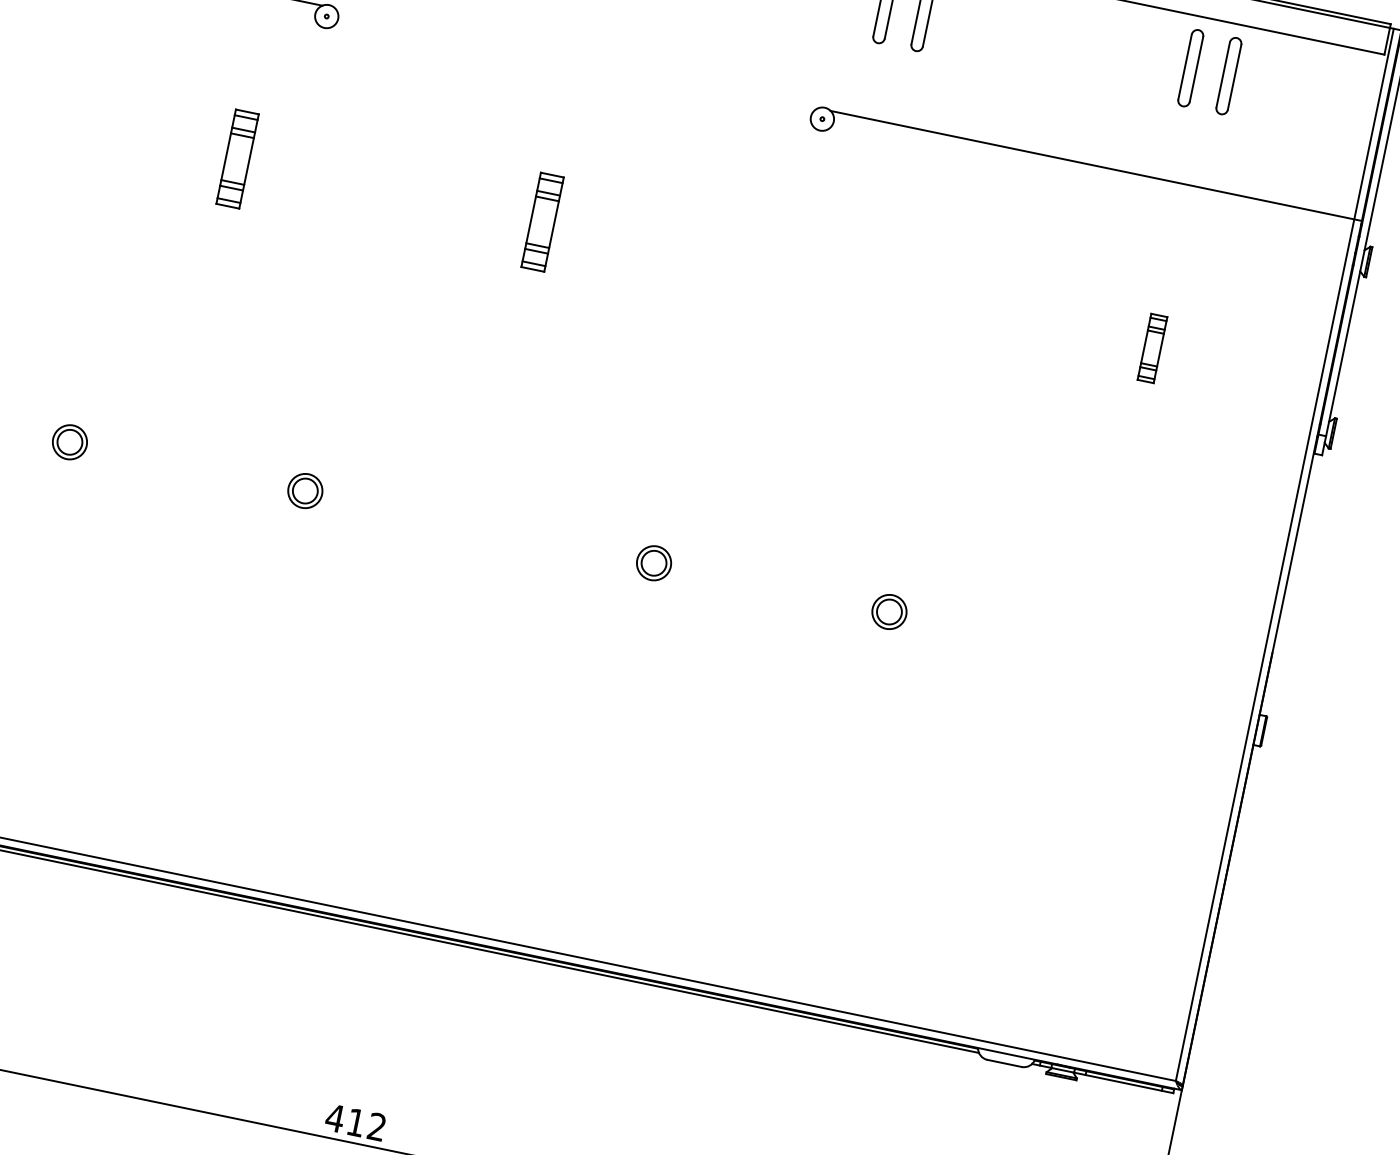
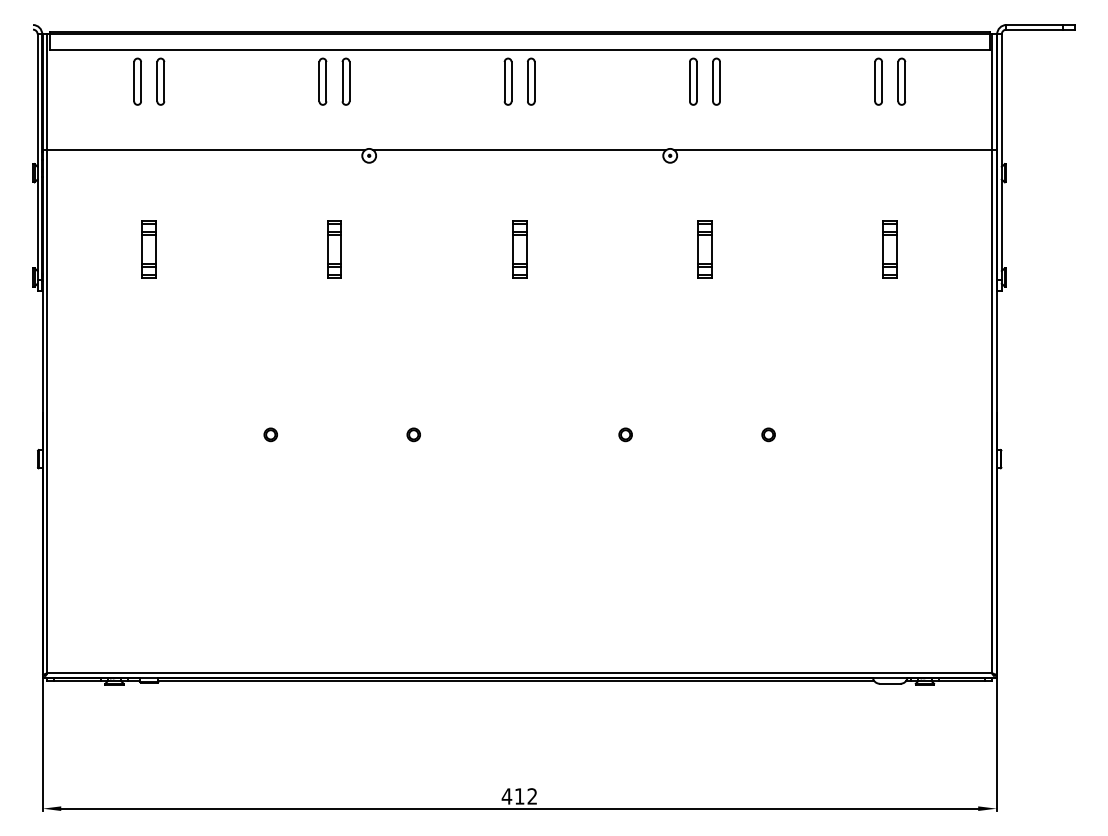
line: (576, 58) -> (519, 150), added
part: (846, 285) -> (704, 249), added
part: (1151, 348) -> (889, 249), size x1.43
part: (69, 441) -> (270, 434), size x0.62
part: (304, 490) -> (413, 434), size x0.62
part: (653, 562) -> (625, 434), size x0.62
part: (889, 611) -> (768, 434), size x0.62

